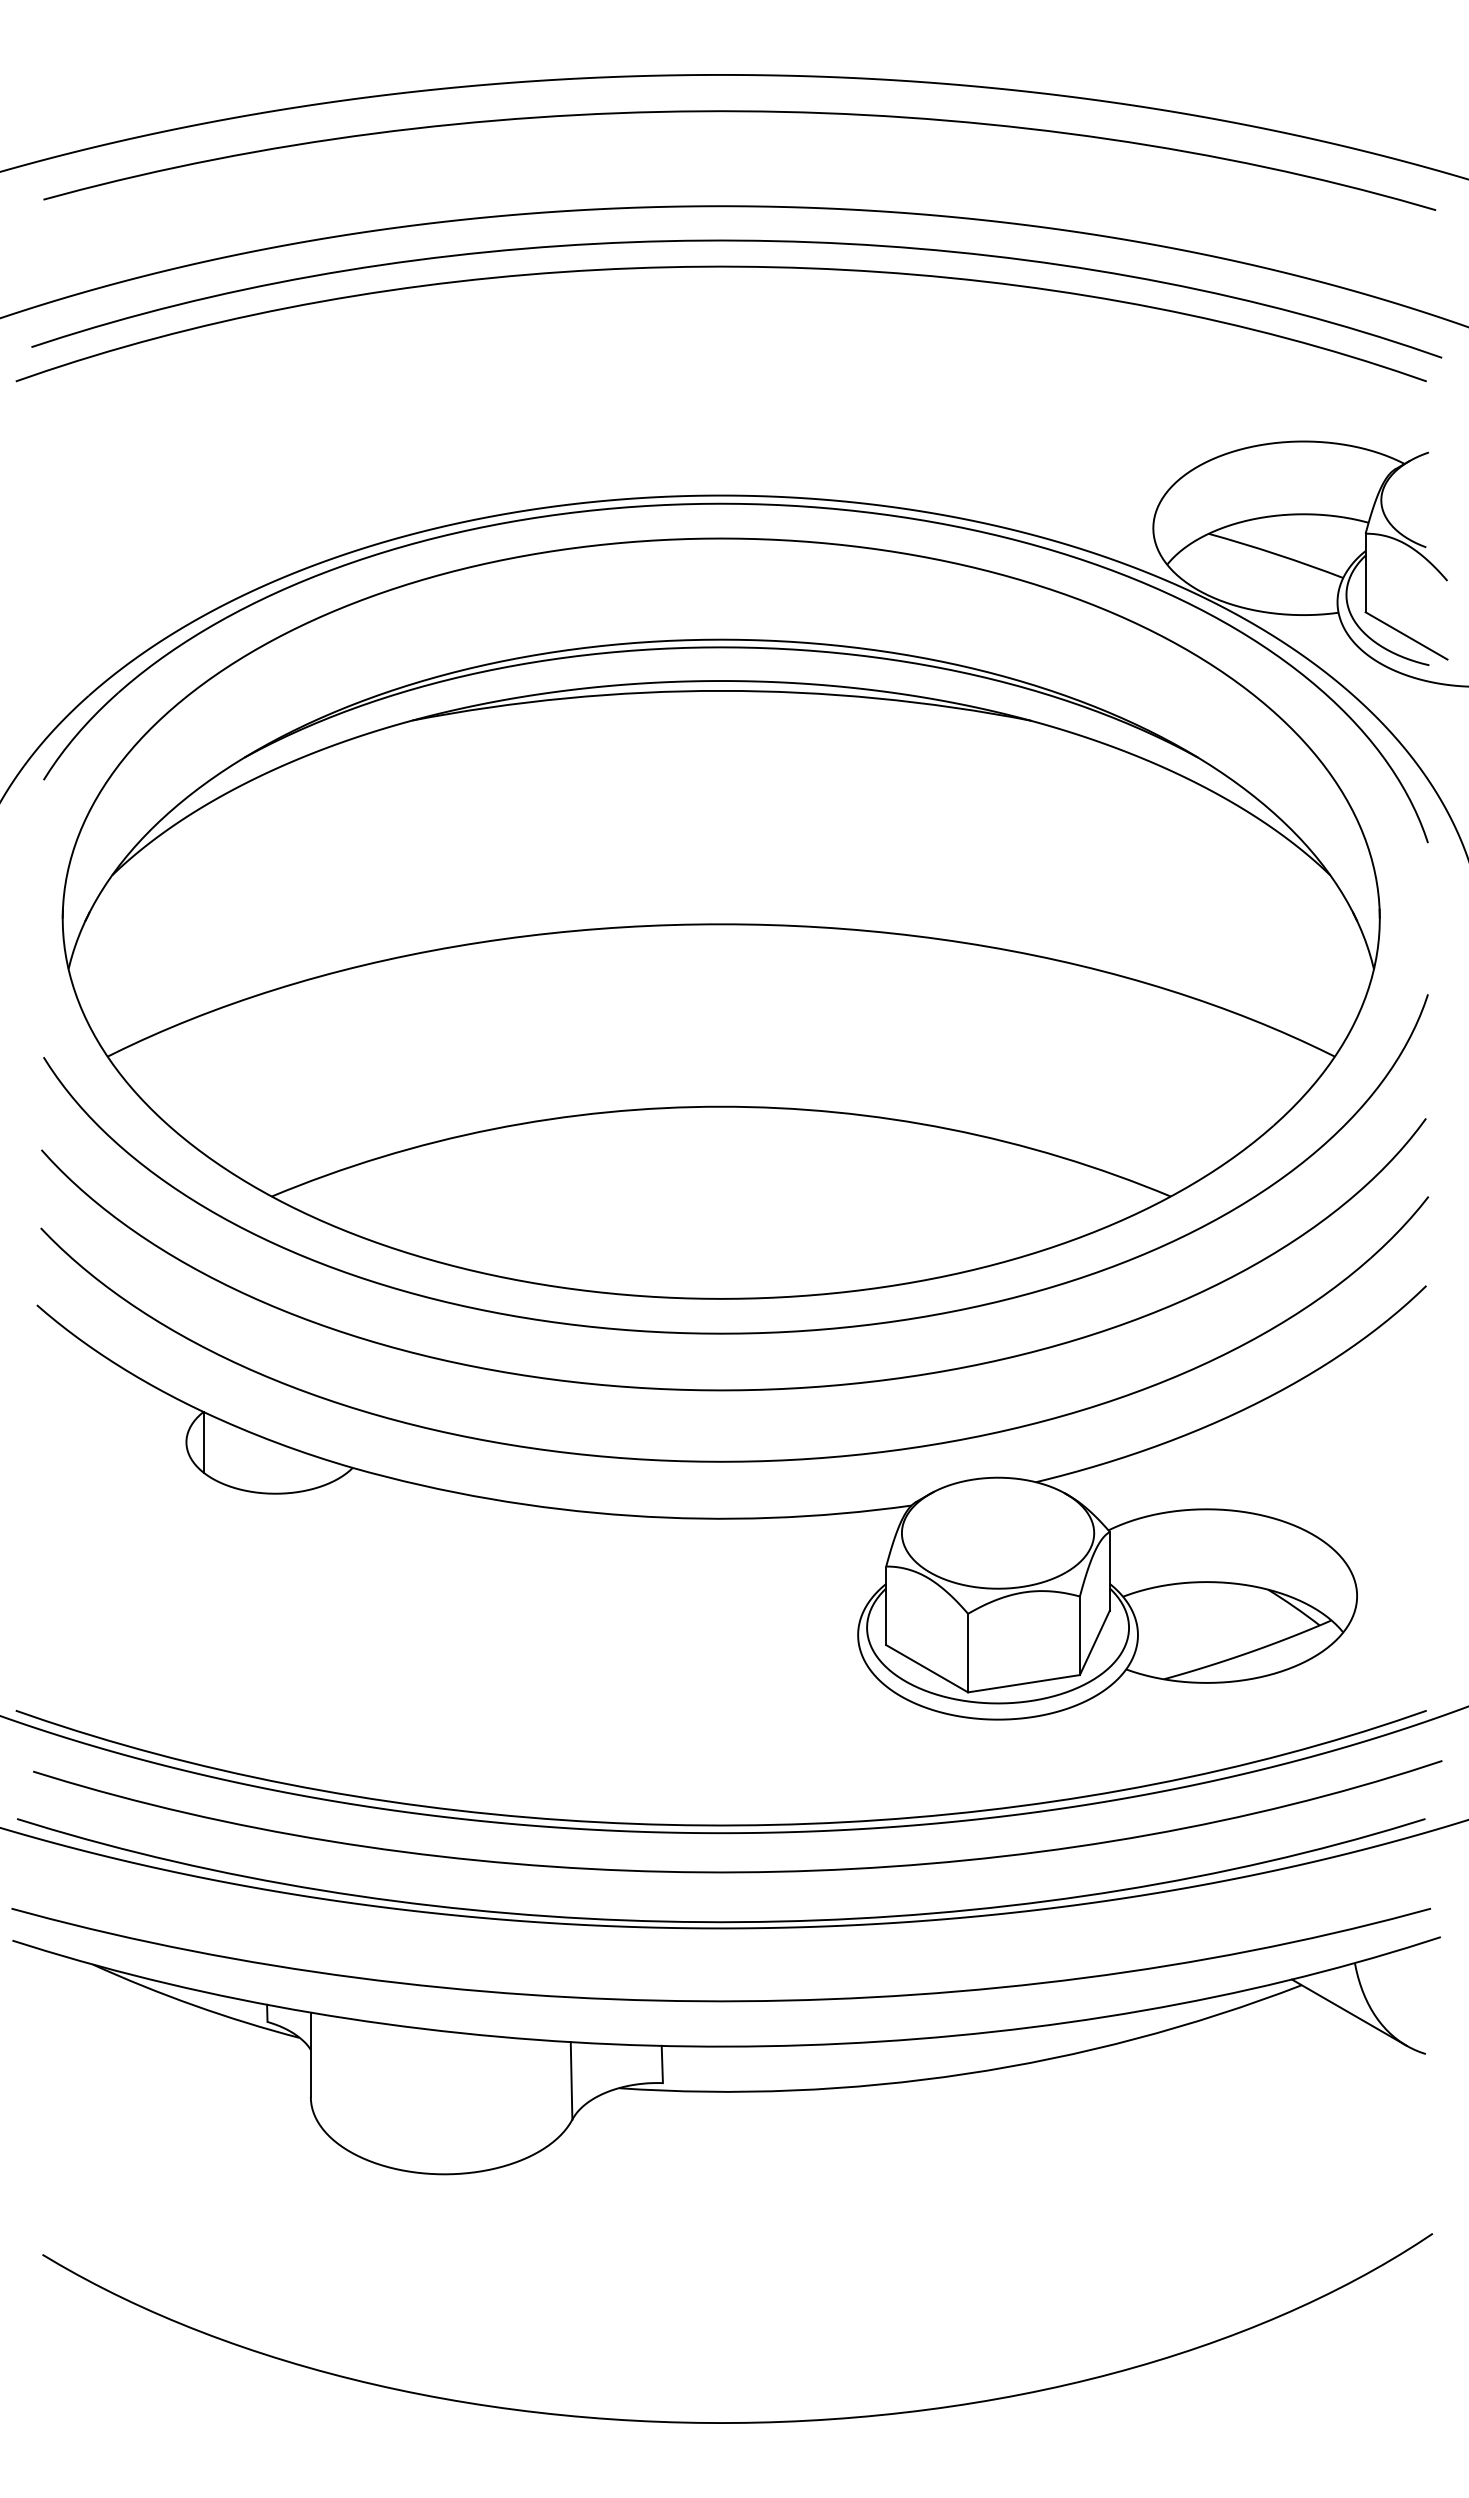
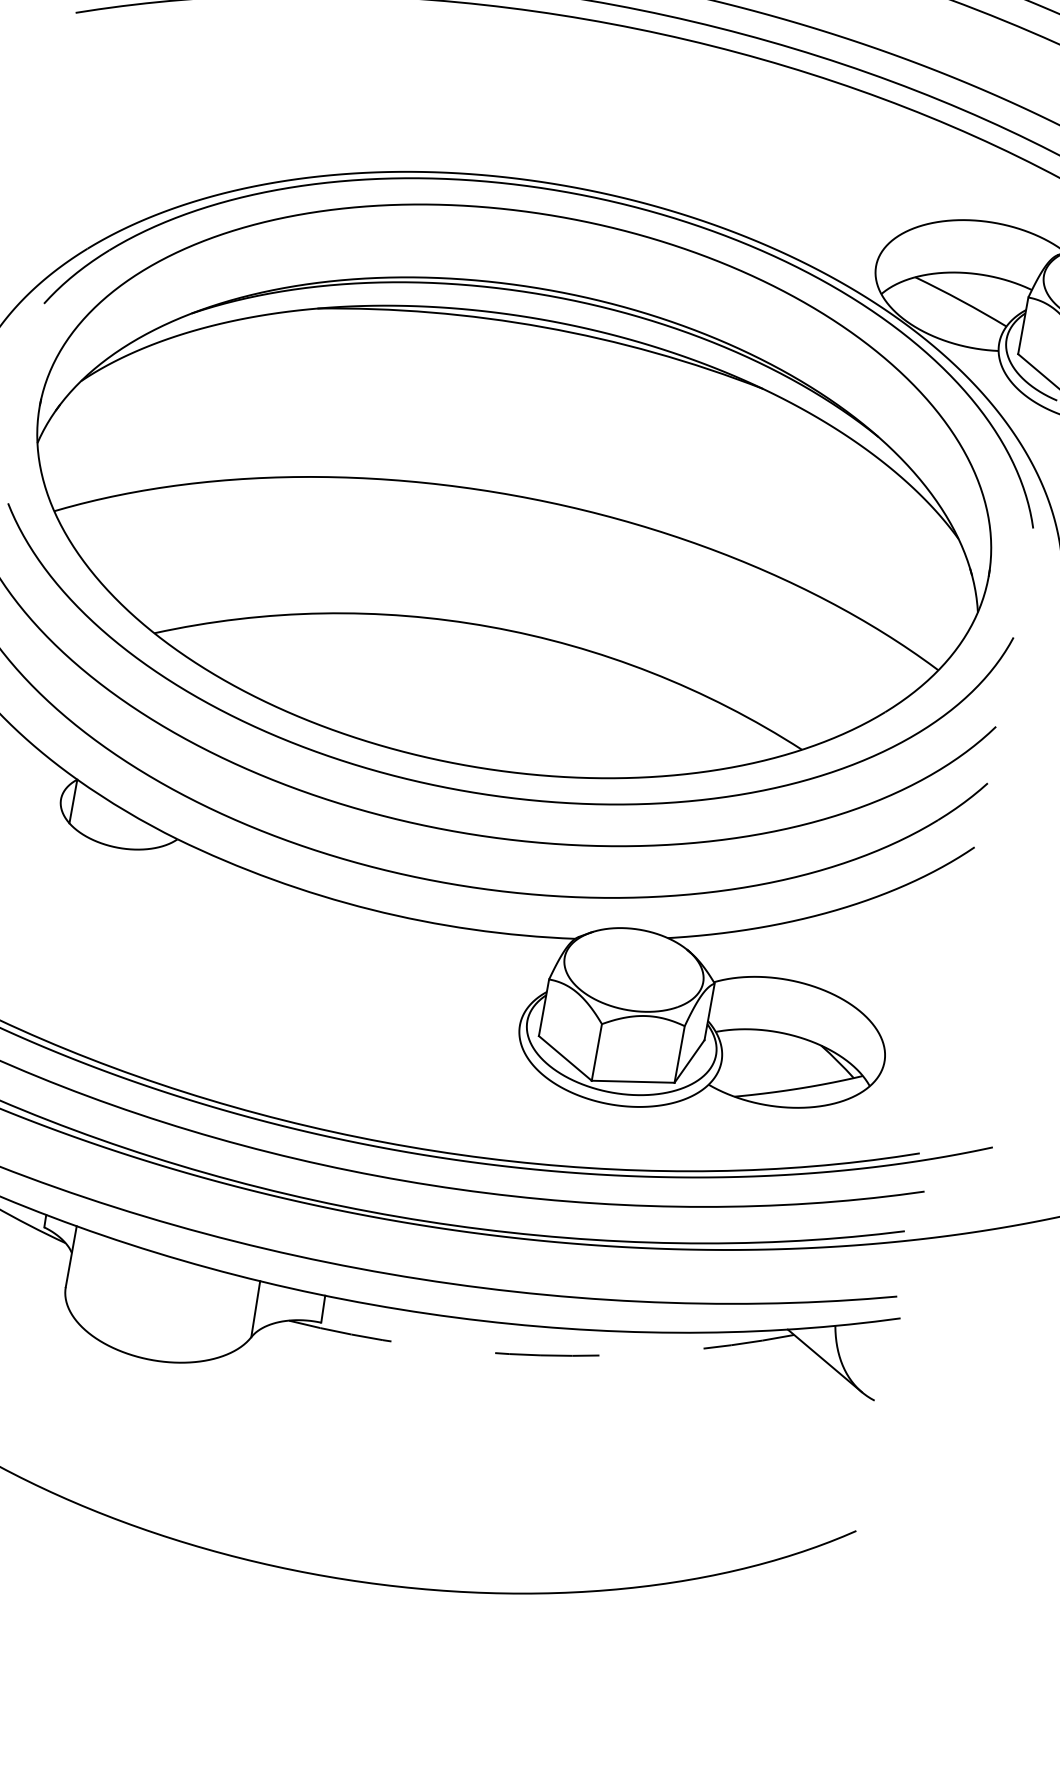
arc: (966, 2073) -> (541, 1355), solid -> dashed

